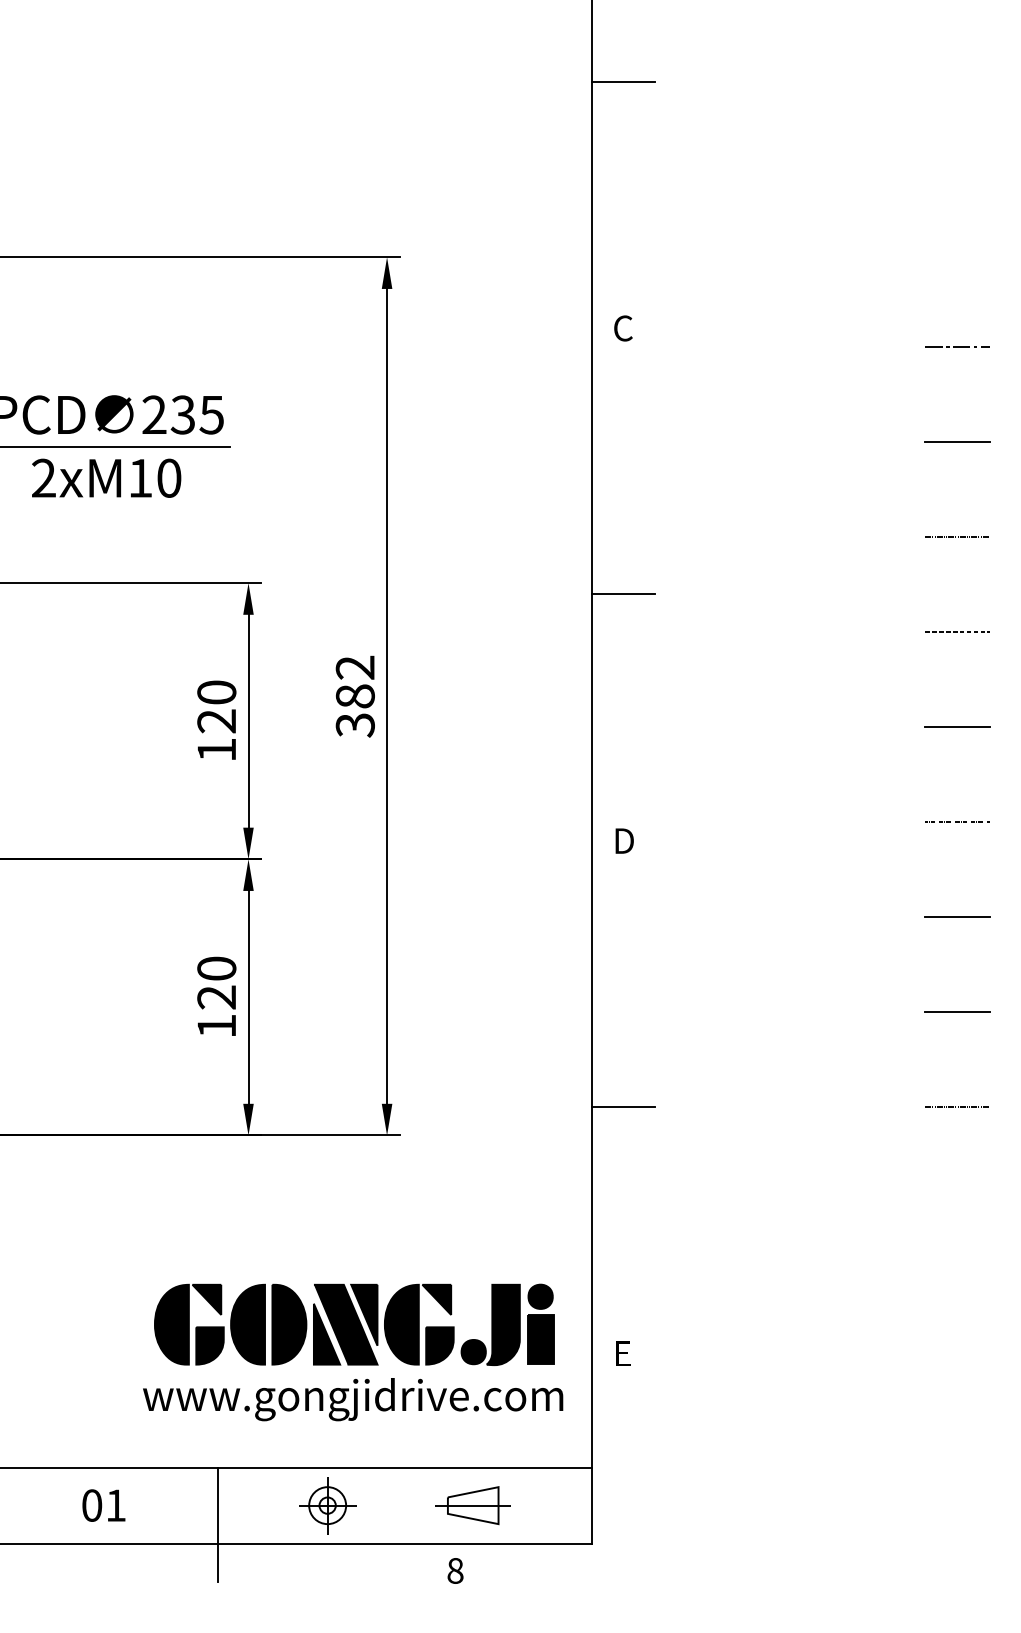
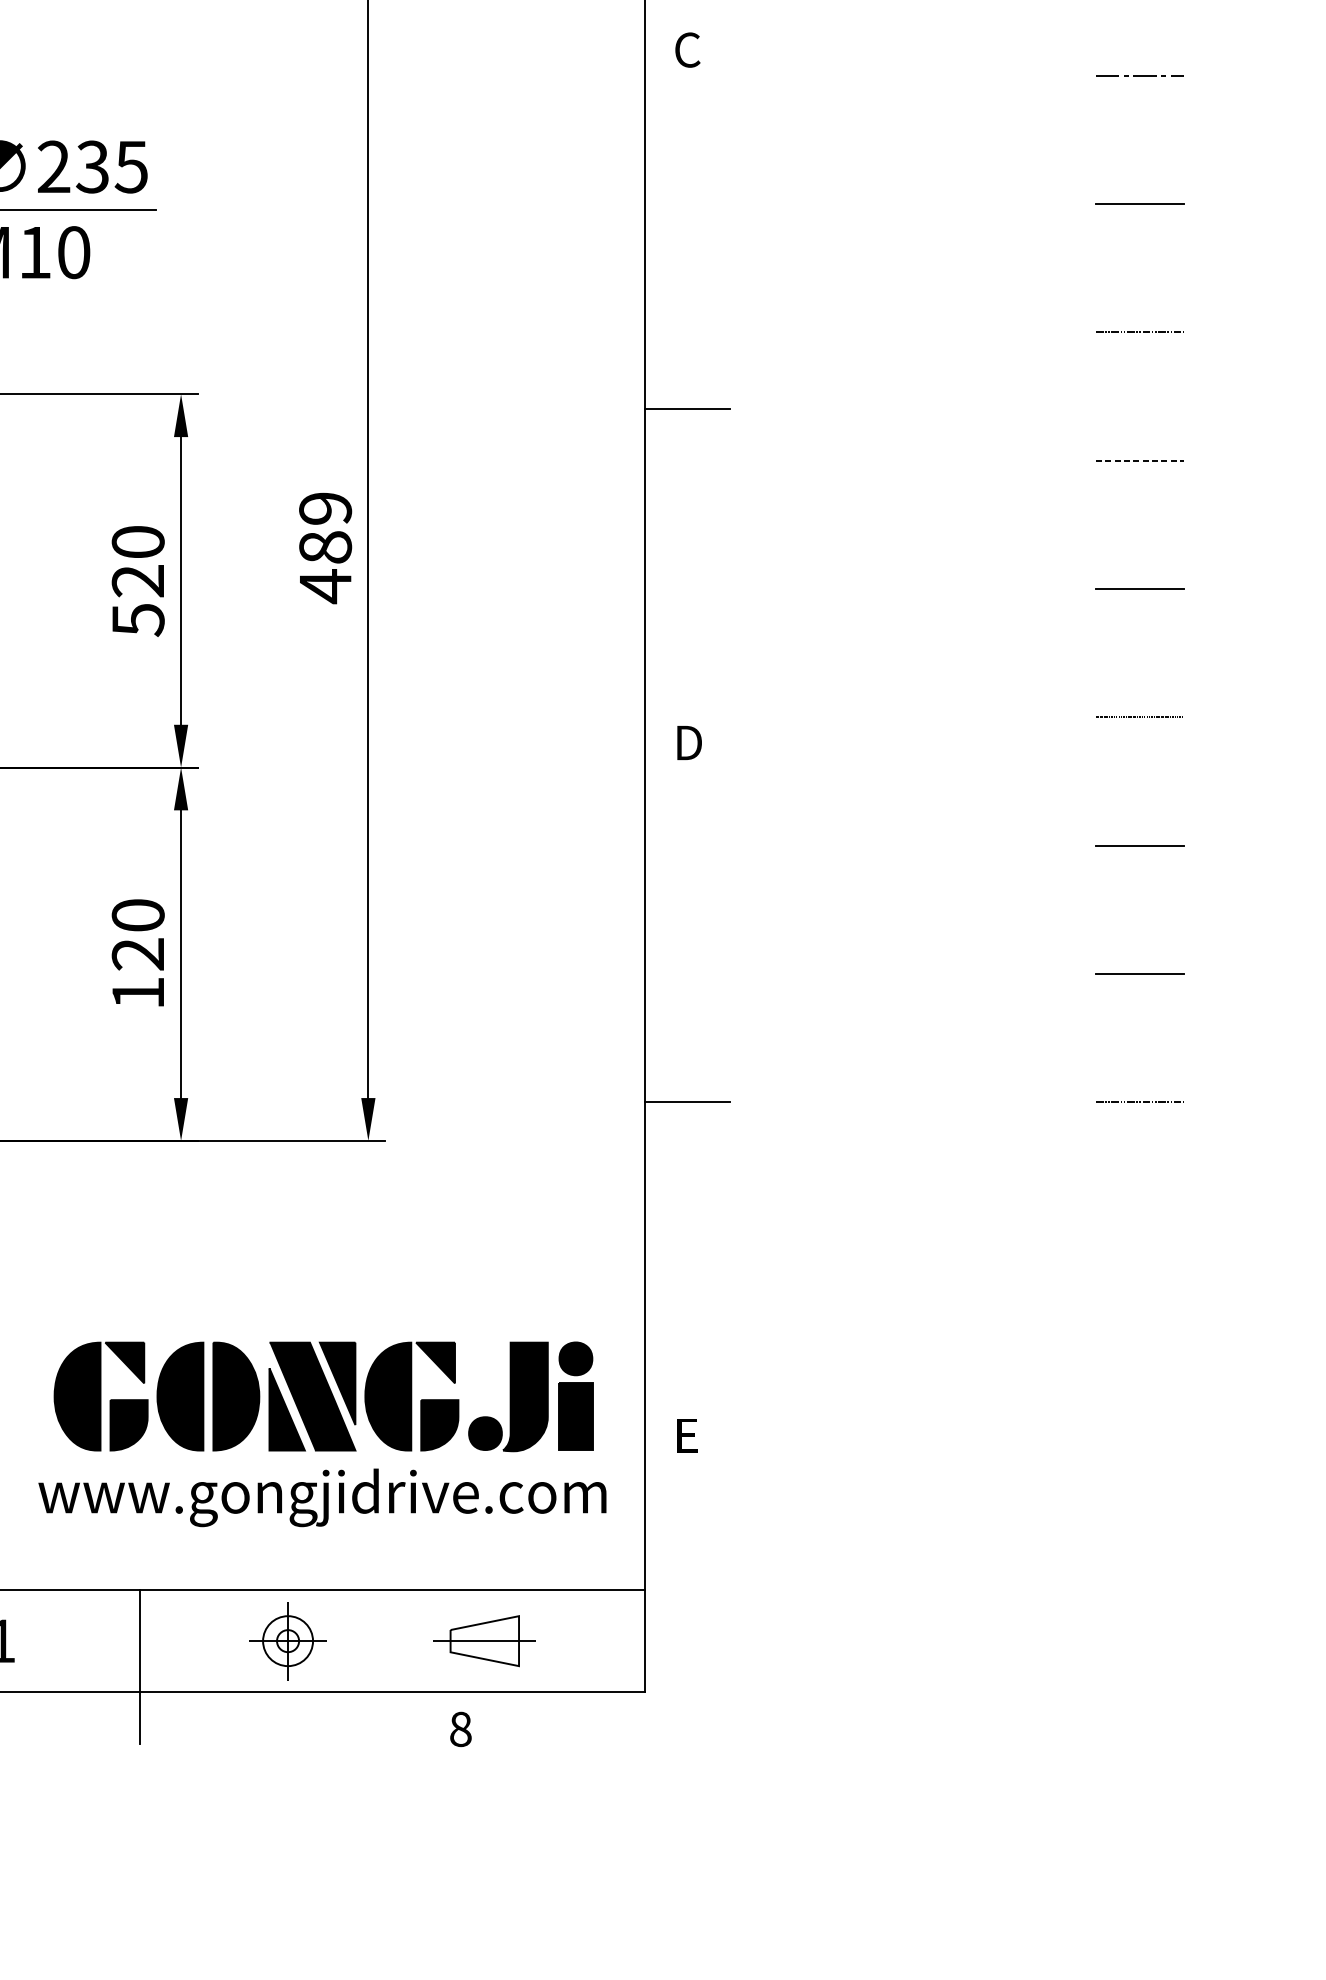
text: (354, 696) -> (324, 547), 382 -> 489
text: (216, 750) -> (137, 620), 120 -> 520

